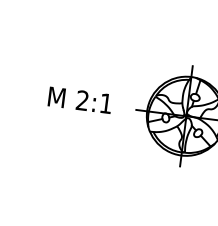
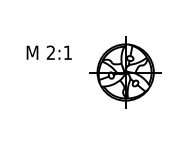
text: (79, 99) -> (48, 52), moved

